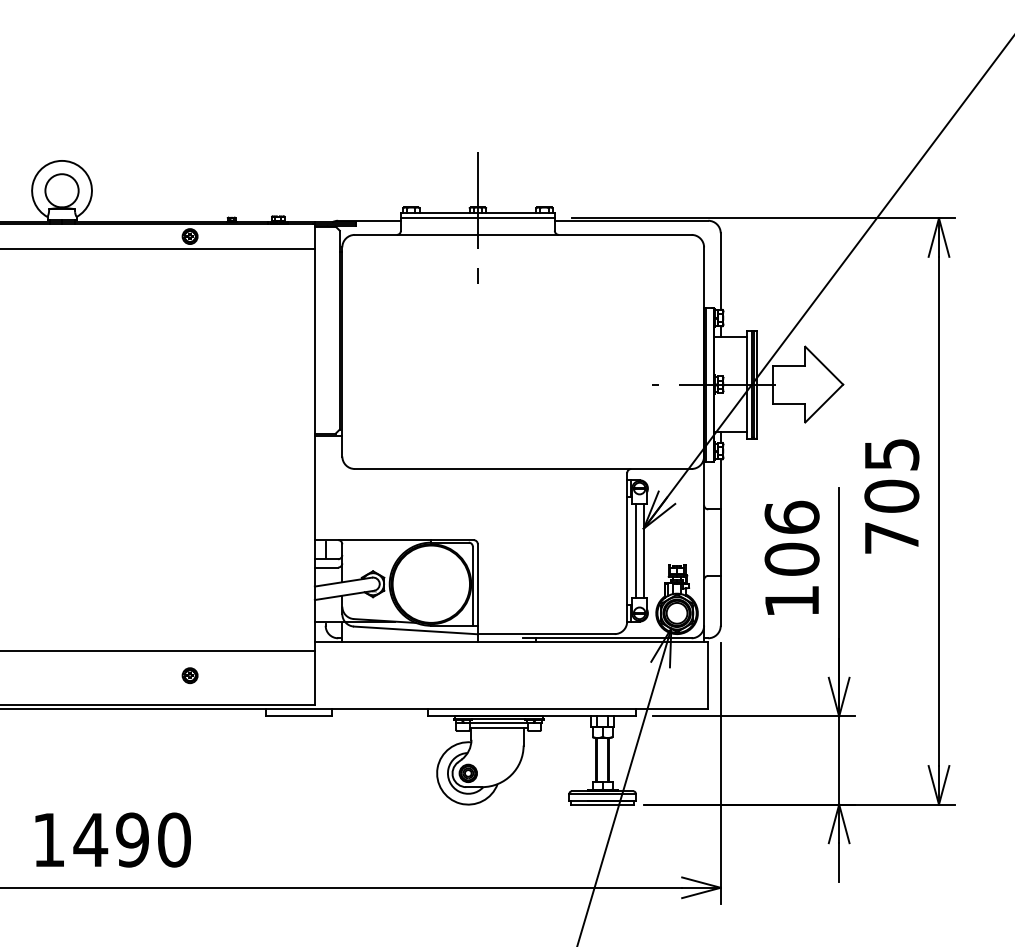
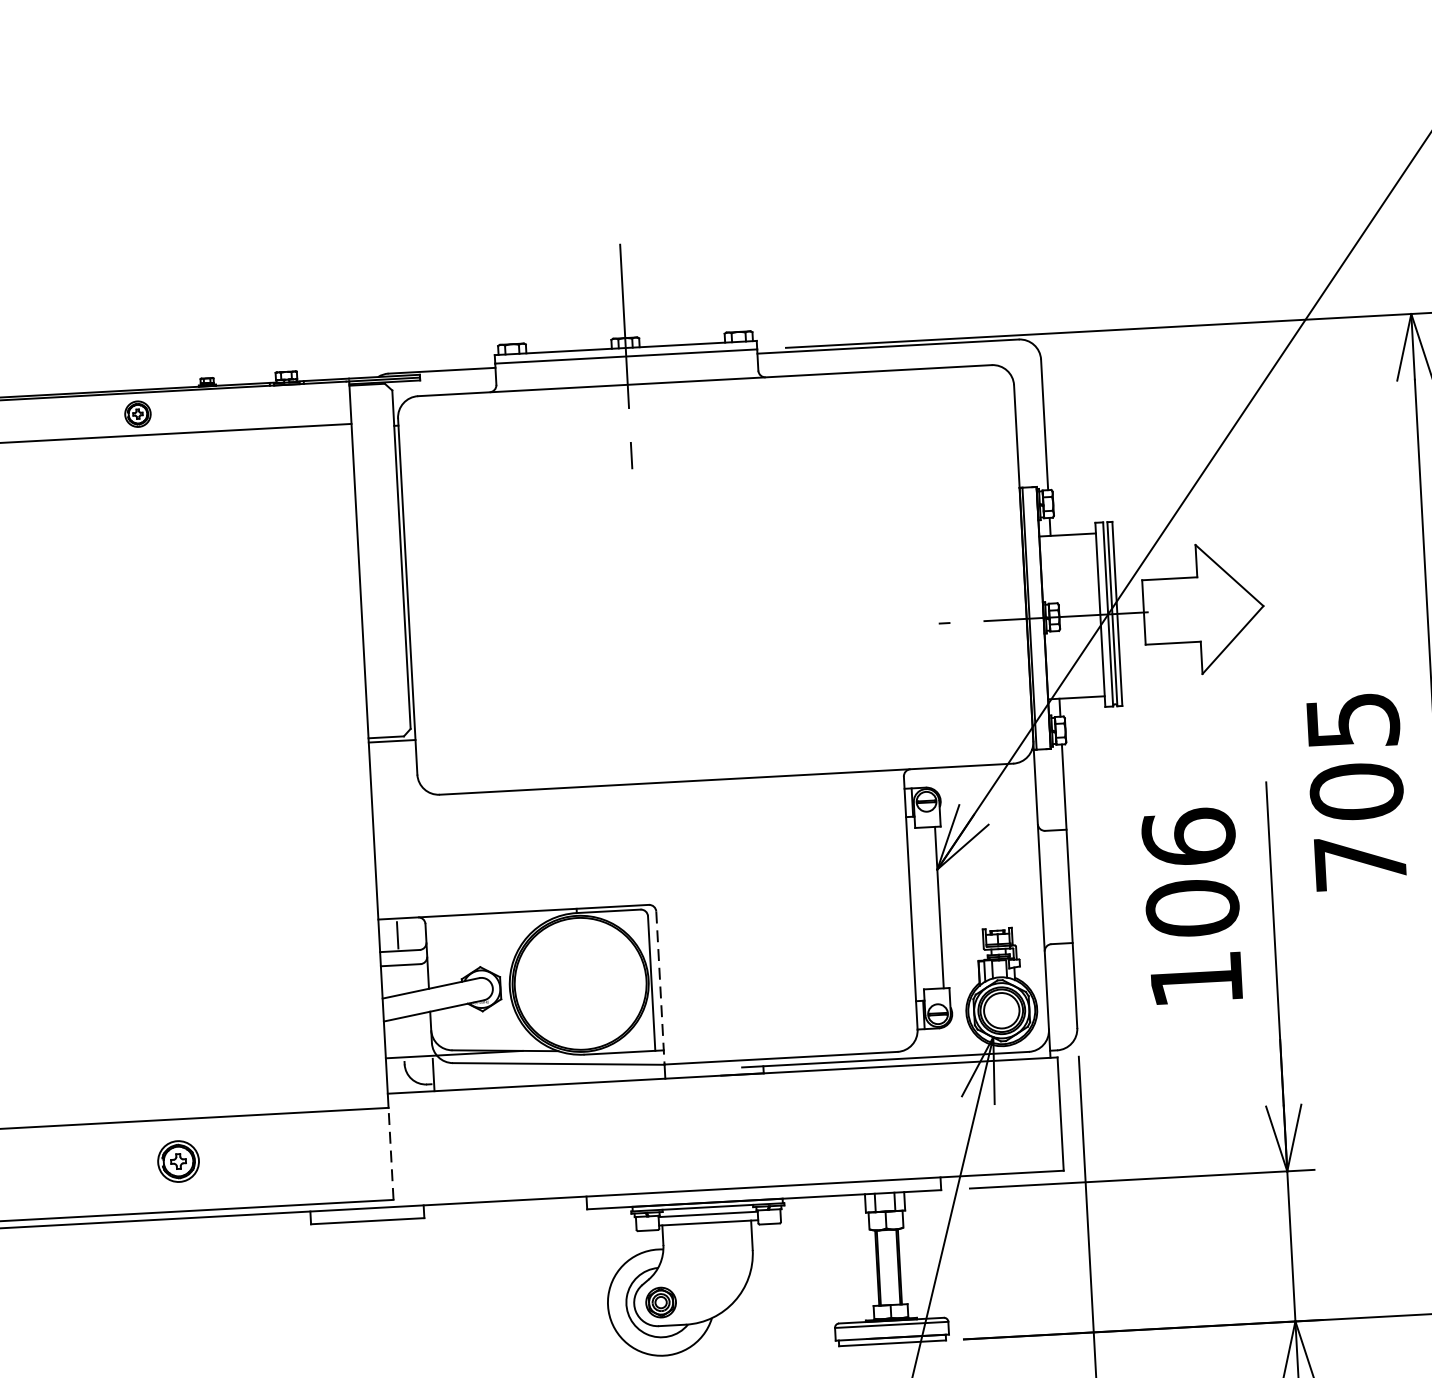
line: (635, 550) -> (925, 907), removed
line: (477, 589) -> (659, 988), solid -> dashed
part: (189, 675) -> (177, 1161), size x1.6
line: (314, 677) -> (390, 1153), solid -> dashed

